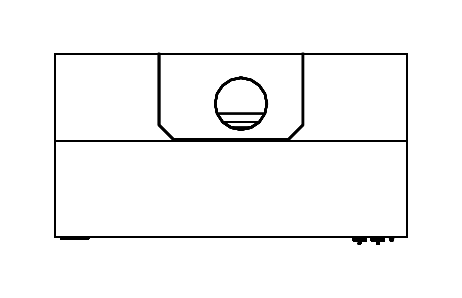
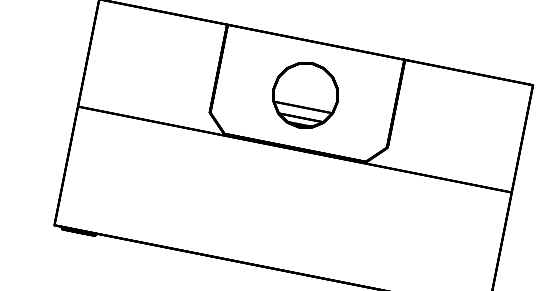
part: (240, 103) -> (305, 94), moved

